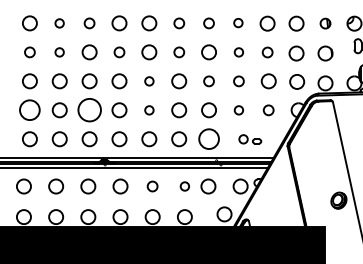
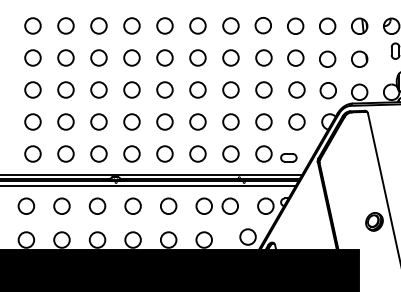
circle: (238, 22) -> (263, 24), size x1.67
circle: (59, 23) -> (65, 26), size x1.67
circle: (89, 23) -> (98, 26), size x1.43
circle: (179, 23) -> (198, 26), size x1.43
circle: (208, 23) -> (230, 26), size x1.43
part: (325, 23) -> (359, 26), size x1.43
circle: (29, 52) -> (32, 58), size x1.43
circle: (59, 52) -> (65, 58), size x1.67
circle: (119, 52) -> (131, 58), size x1.43
circle: (179, 52) -> (198, 58), size x1.43
circle: (238, 52) -> (263, 58), size x1.67
circle: (267, 52) -> (295, 58), size x1.43
circle: (149, 81) -> (165, 90), size x1.67
circle: (208, 81) -> (230, 90), size x1.43
circle: (238, 81) -> (263, 90), size x1.43
circle: (29, 110) -> (32, 122), size x0.71
circle: (89, 110) -> (98, 122), size x0.62
circle: (149, 110) -> (165, 122), size x1.67
circle: (238, 110) -> (263, 122), size x1.67
circle: (268, 110) -> (296, 122), size x1.43
circle: (208, 139) -> (230, 154), size x0.71
part: (250, 139) -> (276, 154), size x1.67
circle: (152, 186) -> (168, 206), size x1.43
circle: (184, 186) -> (203, 206), size x1.67

